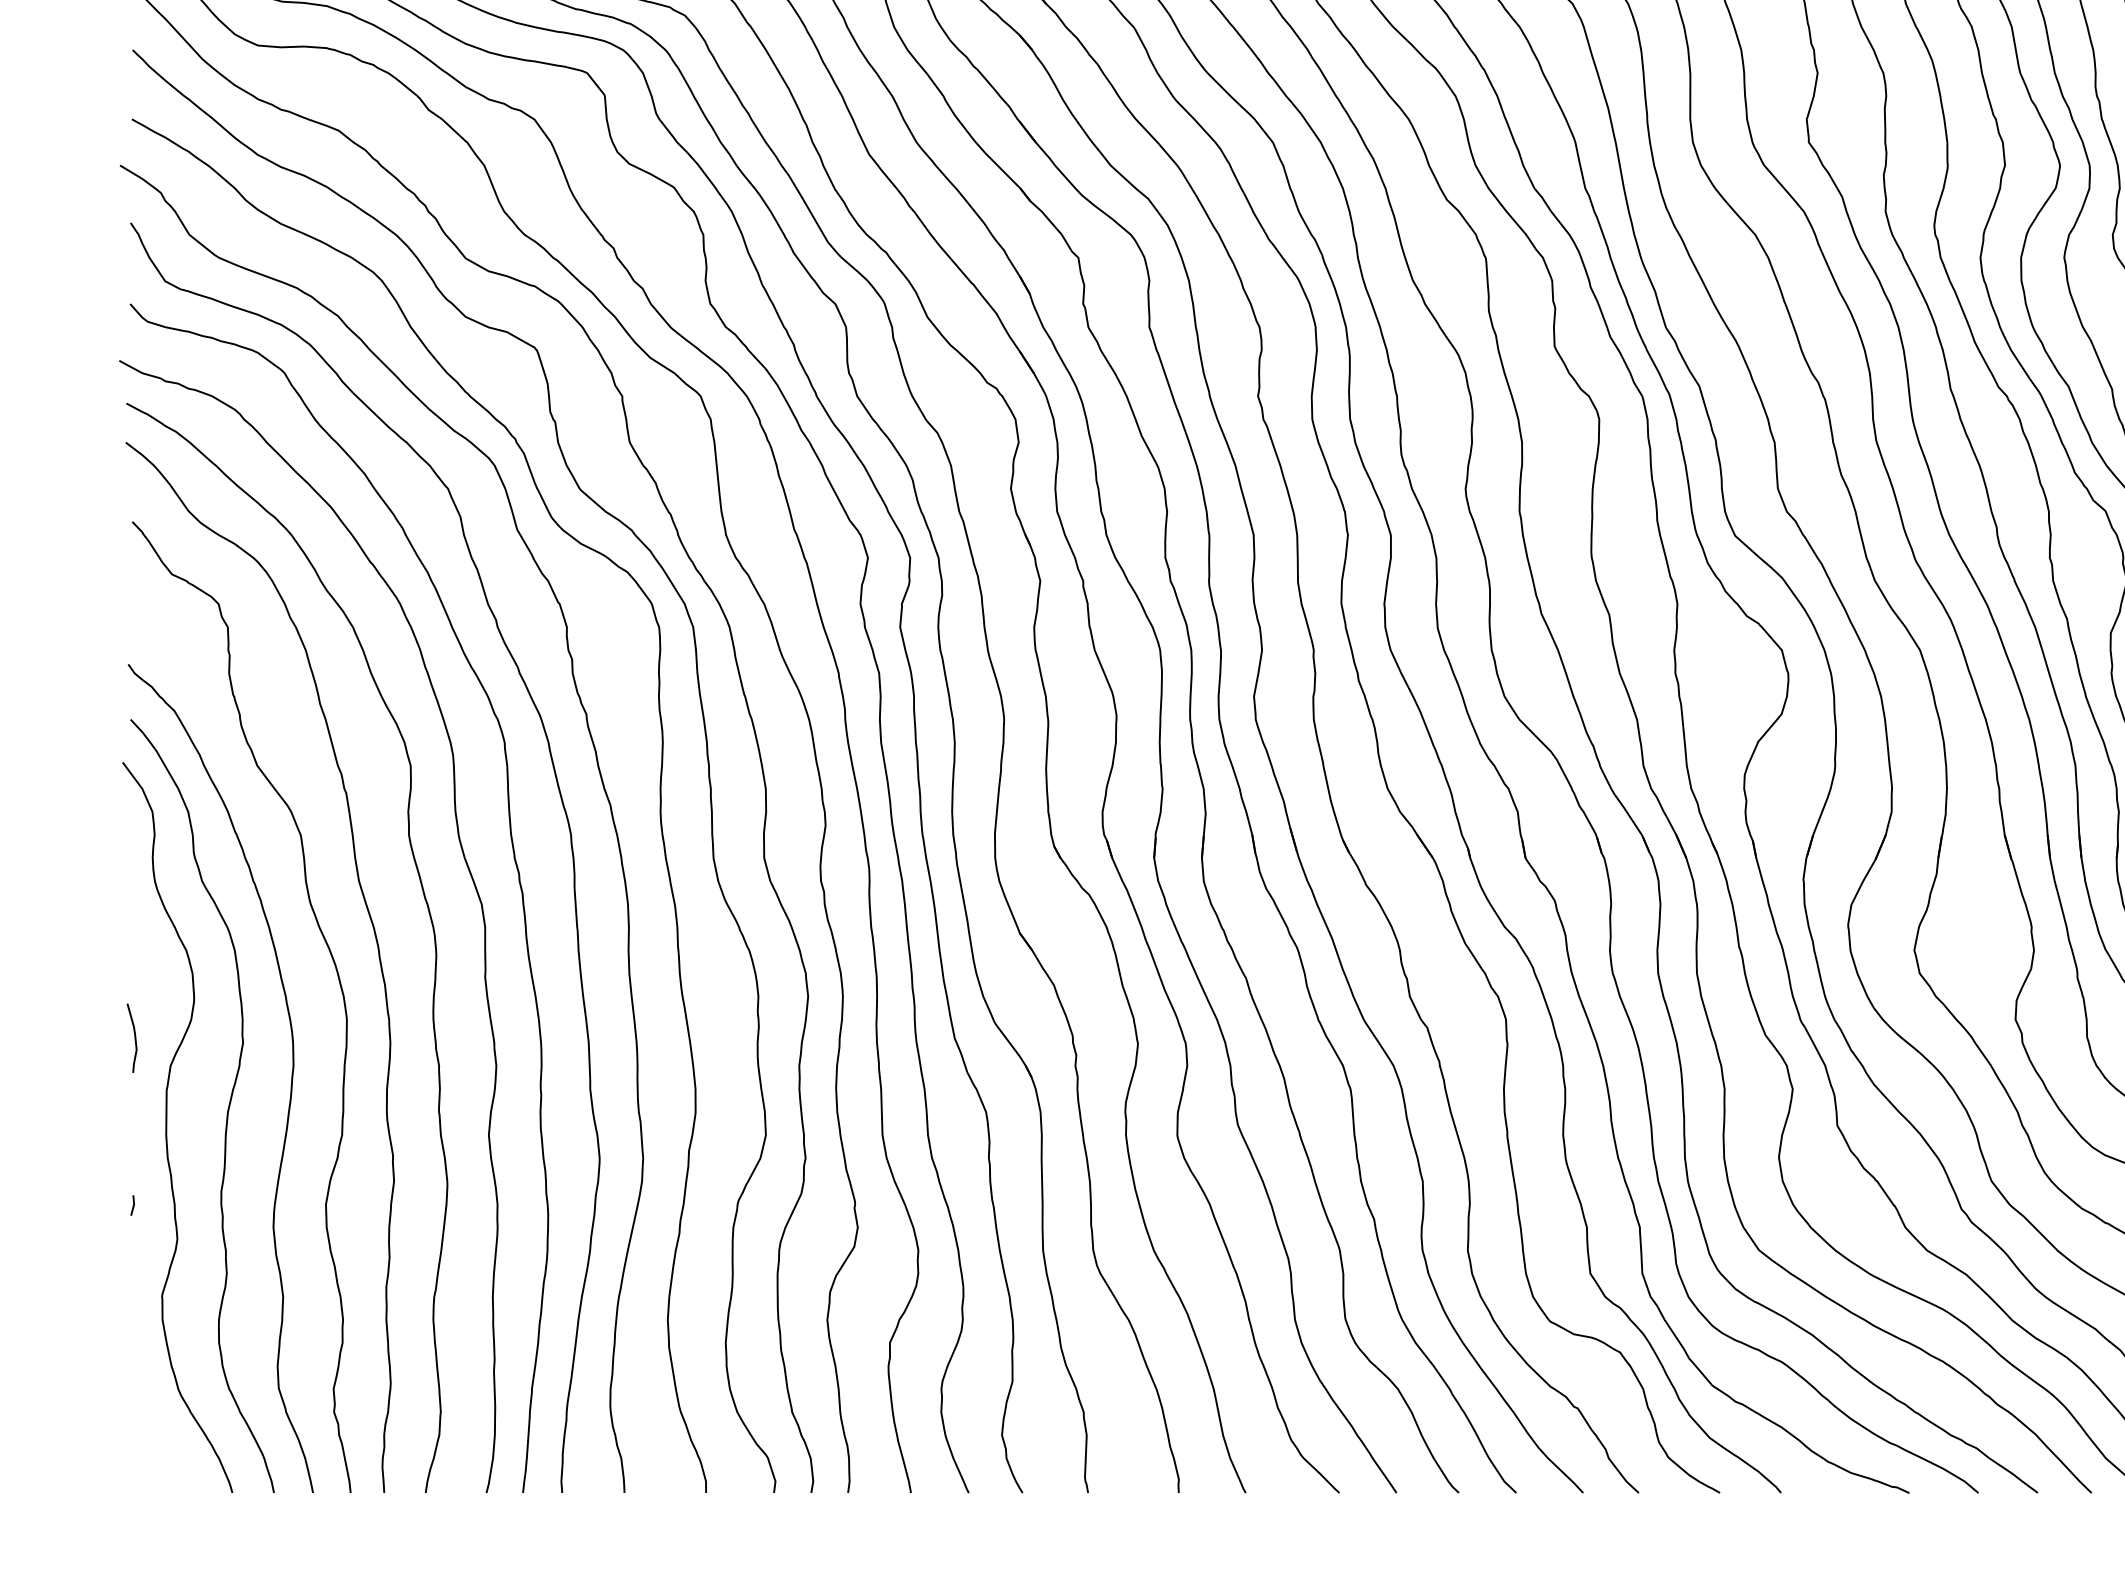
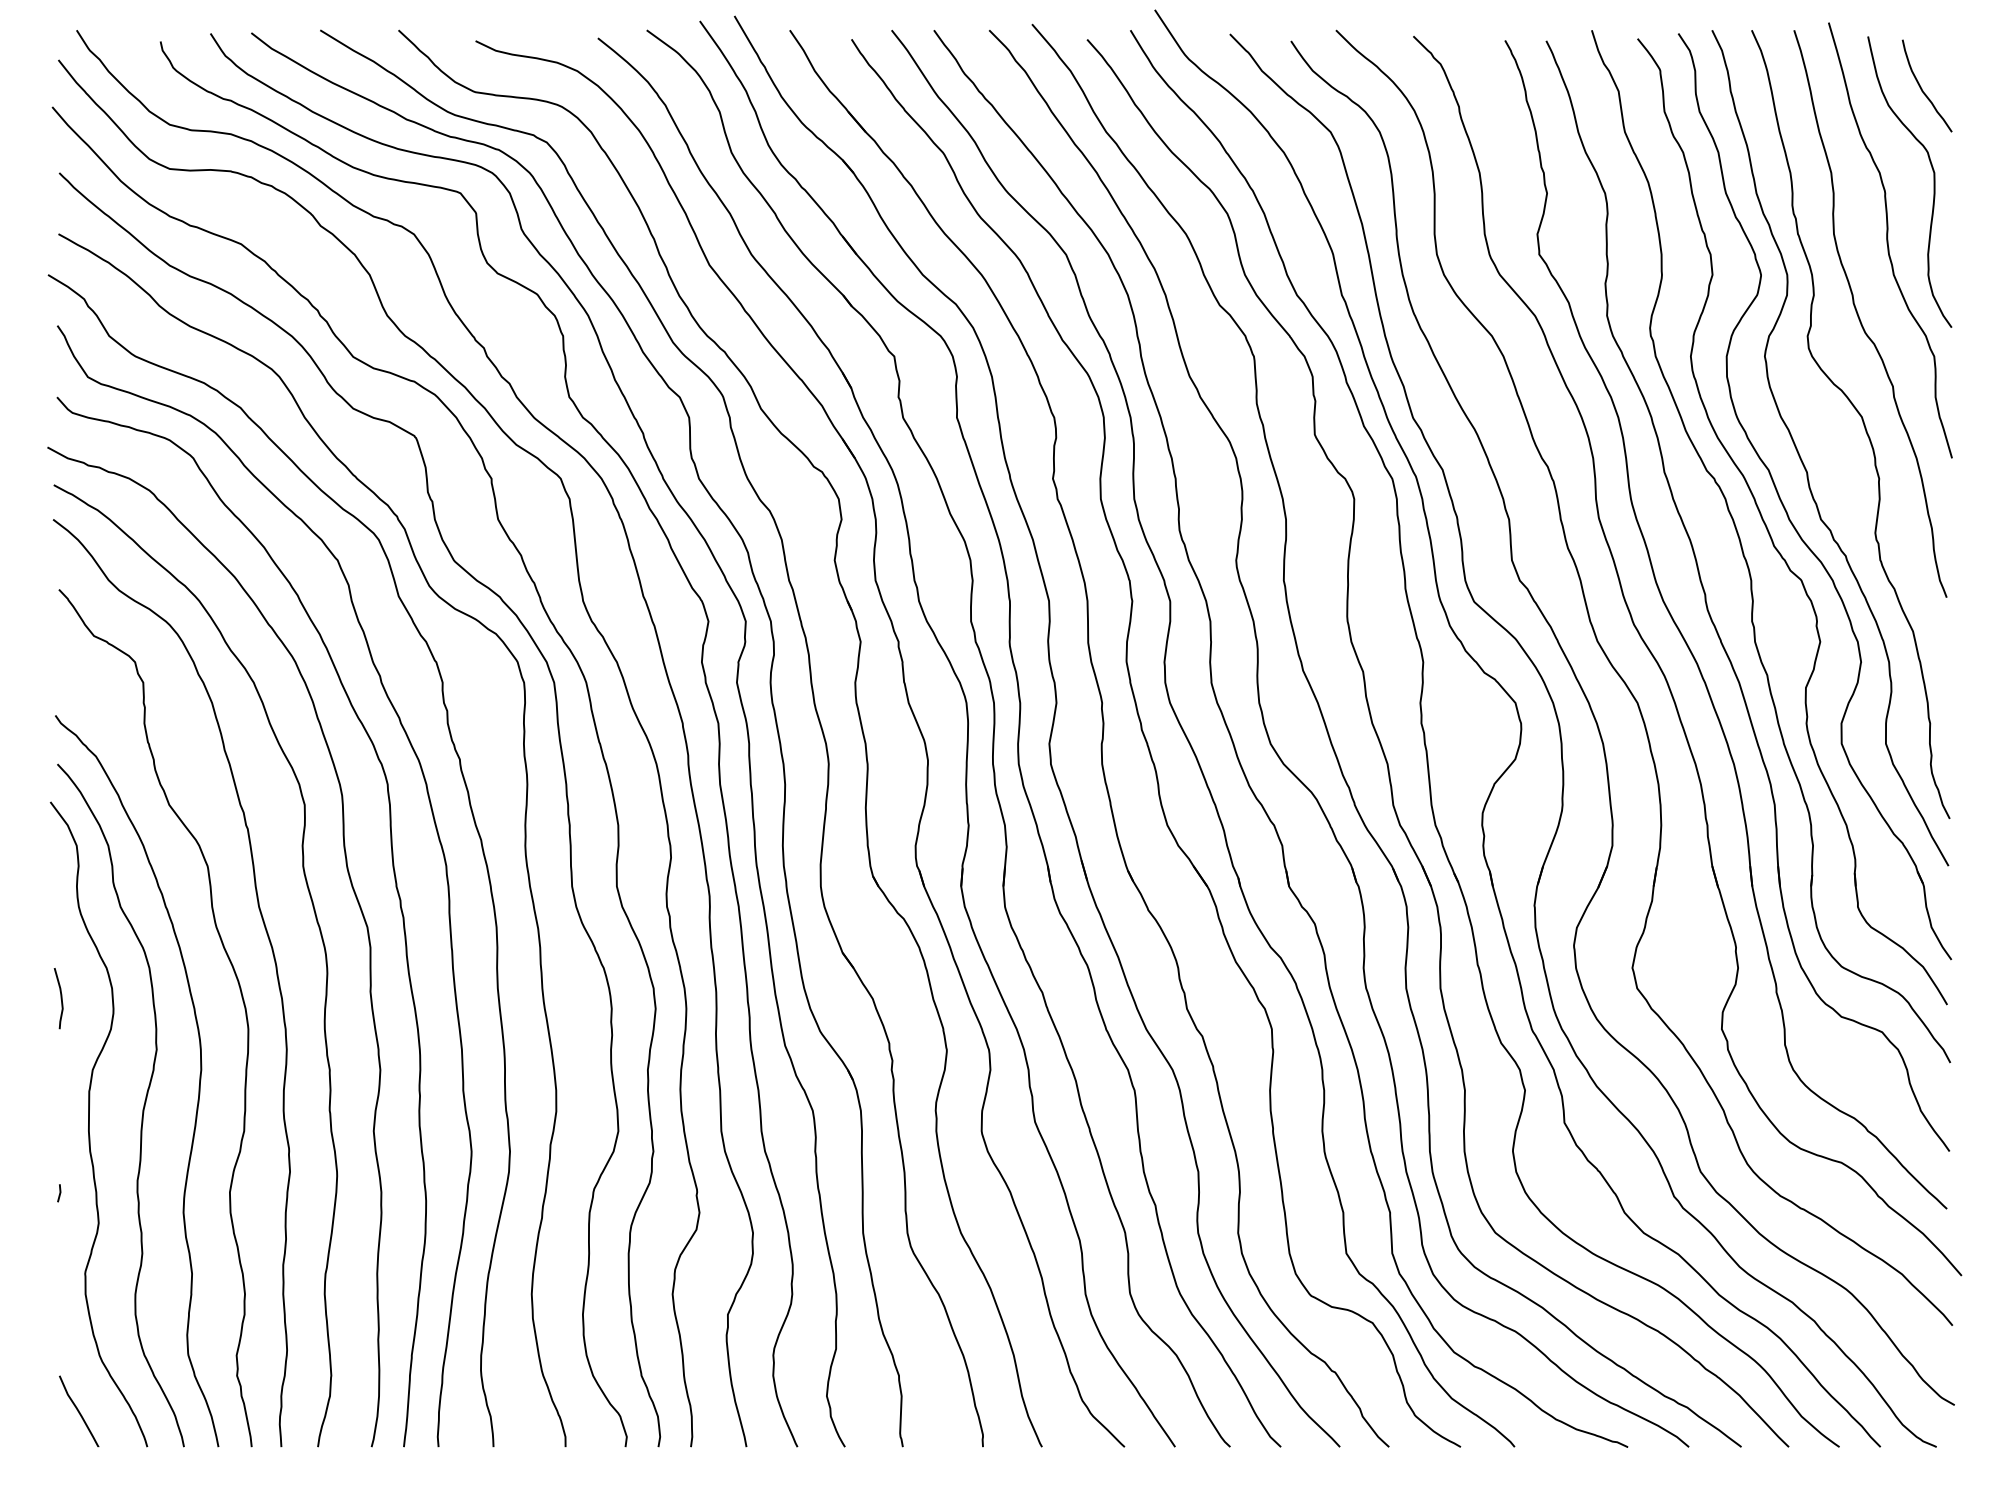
curve: (134, 1038) -> (60, 998), moved
curve: (155, 1452) -> (79, 1411), added

